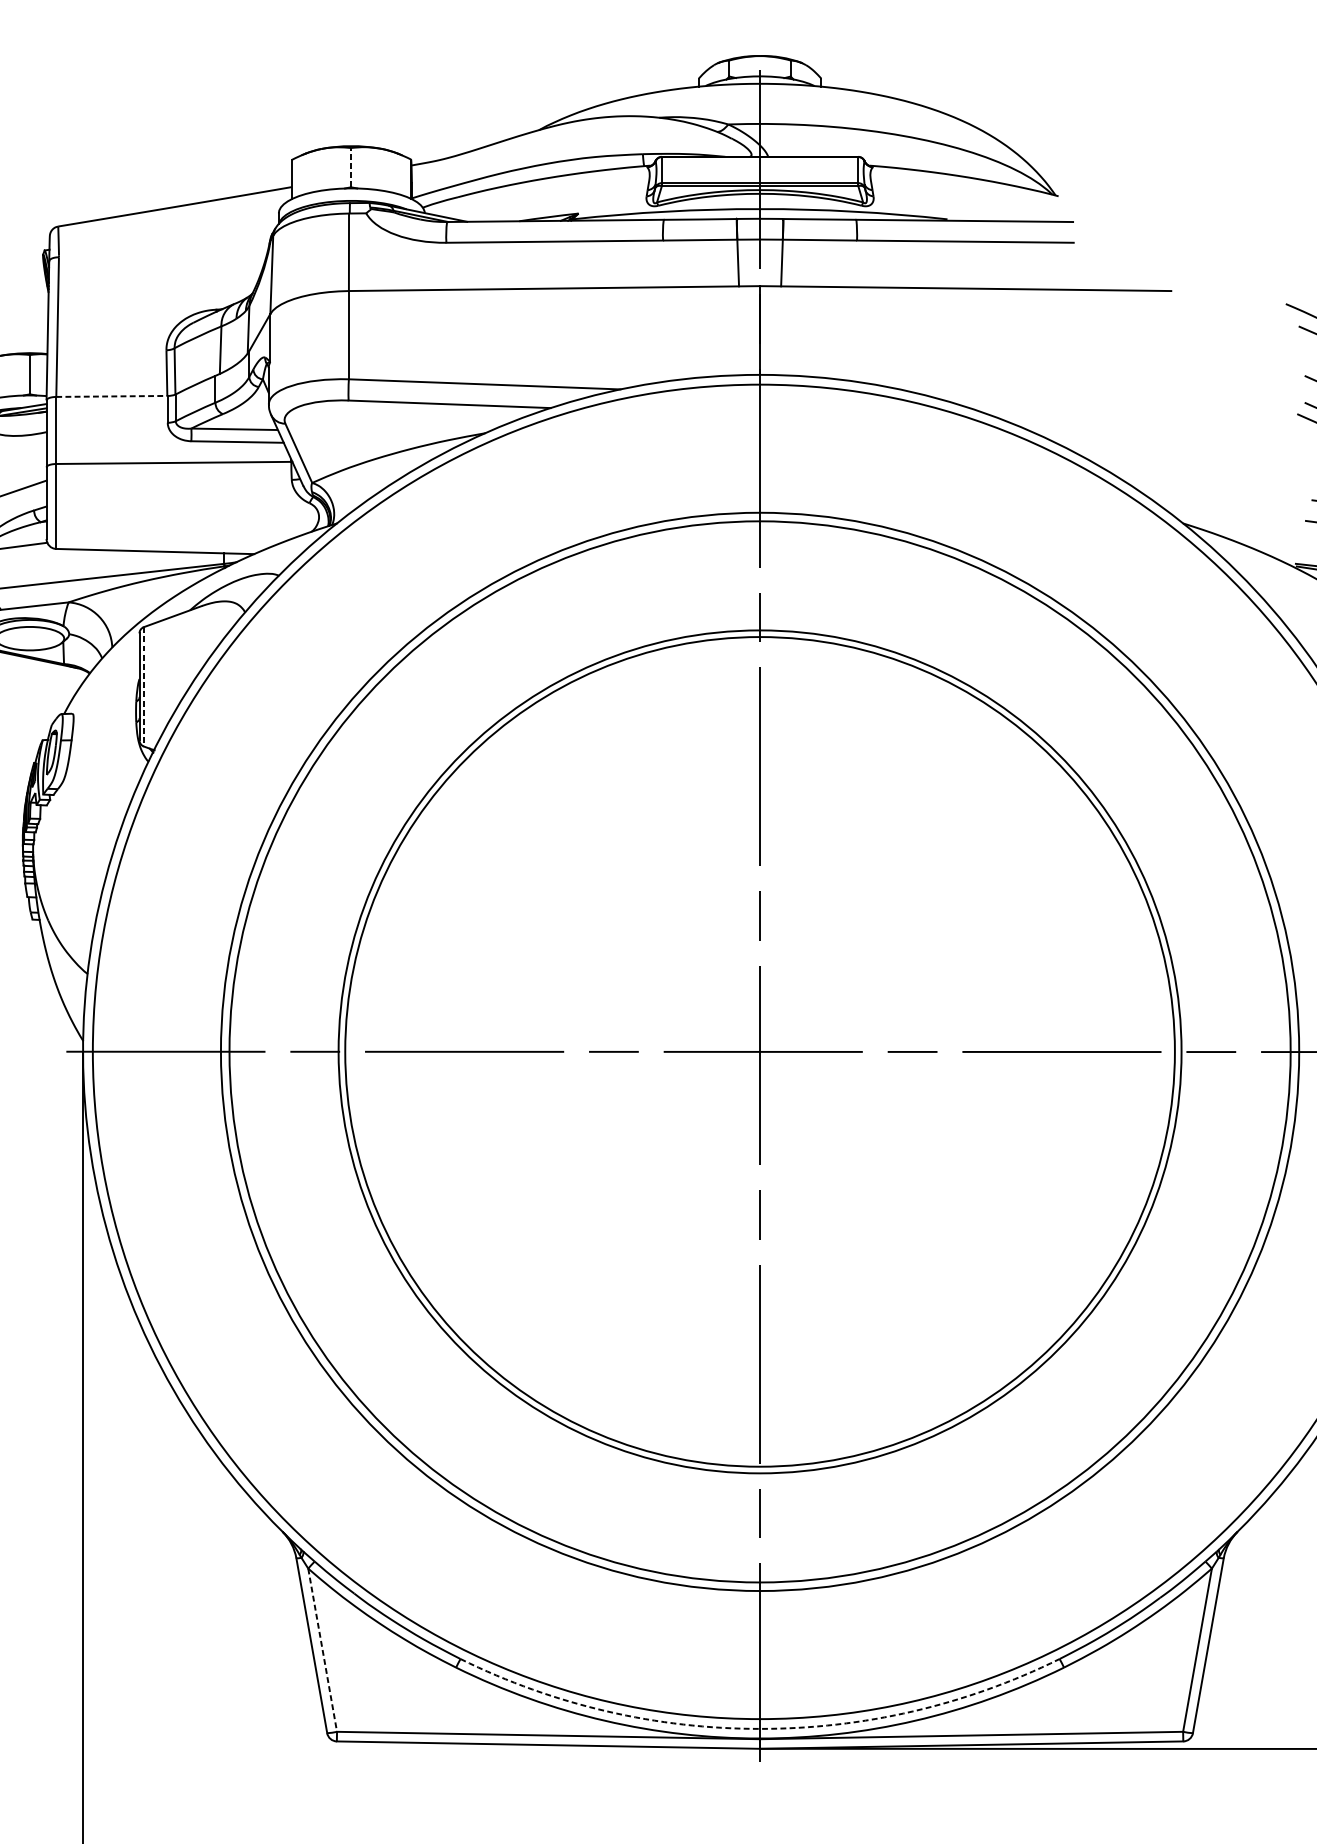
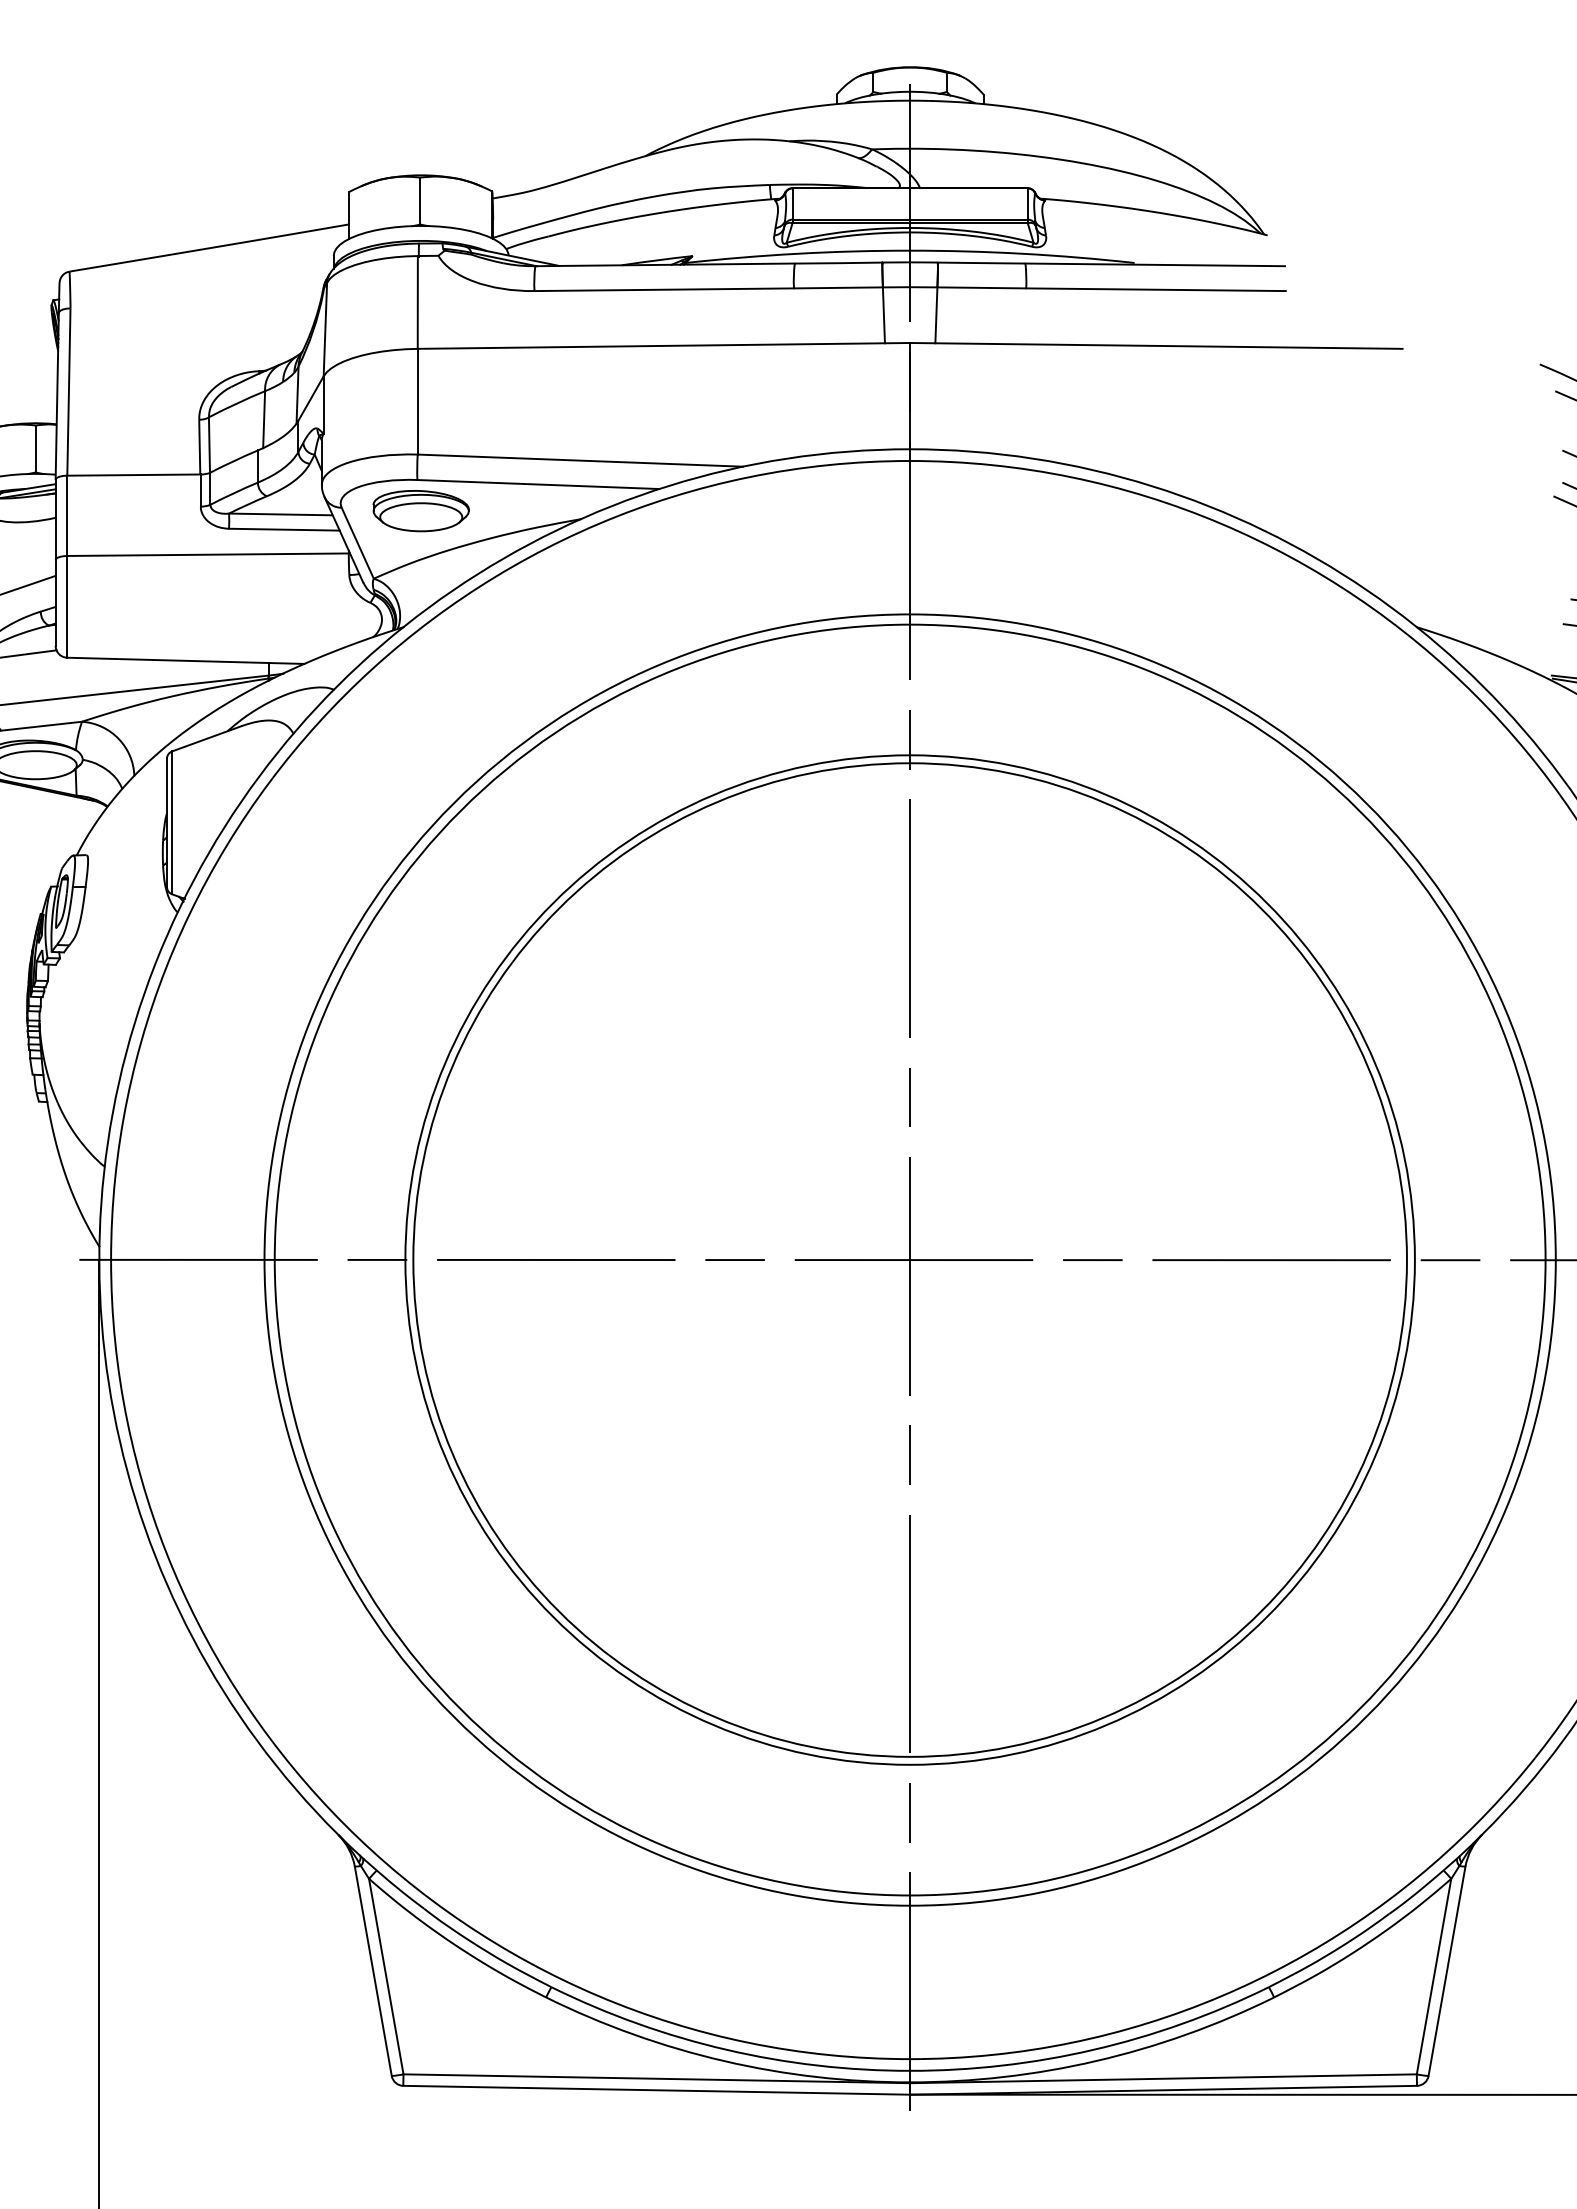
line: (351, 167) -> (420, 201), dashed -> solid
line: (112, 396) -> (134, 475), dashed -> solid
part: (351, 426) -> (420, 511), added
line: (144, 687) -> (172, 823), dashed -> solid
line: (322, 1650) -> (386, 1977), dashed -> solid
arc: (760, 1728) -> (910, 2070), dashed -> solid

